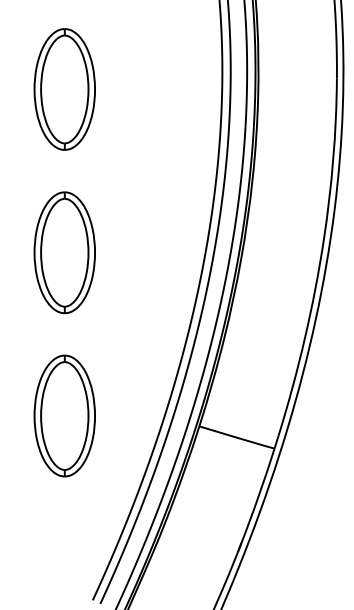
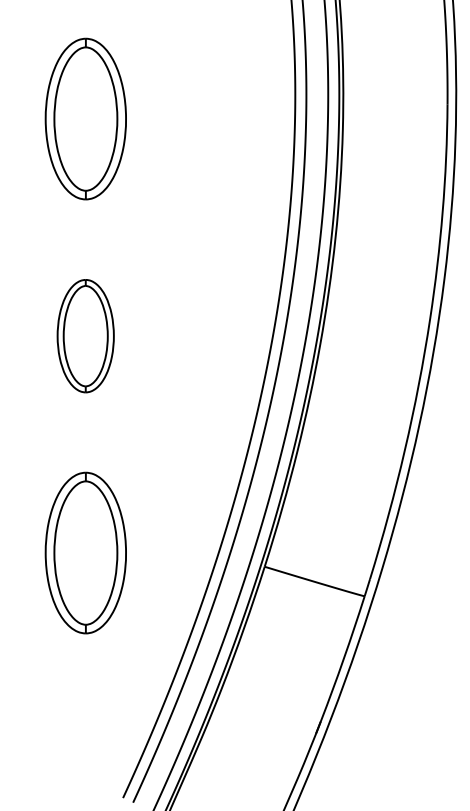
part: (64, 252) -> (85, 335), size x0.7

